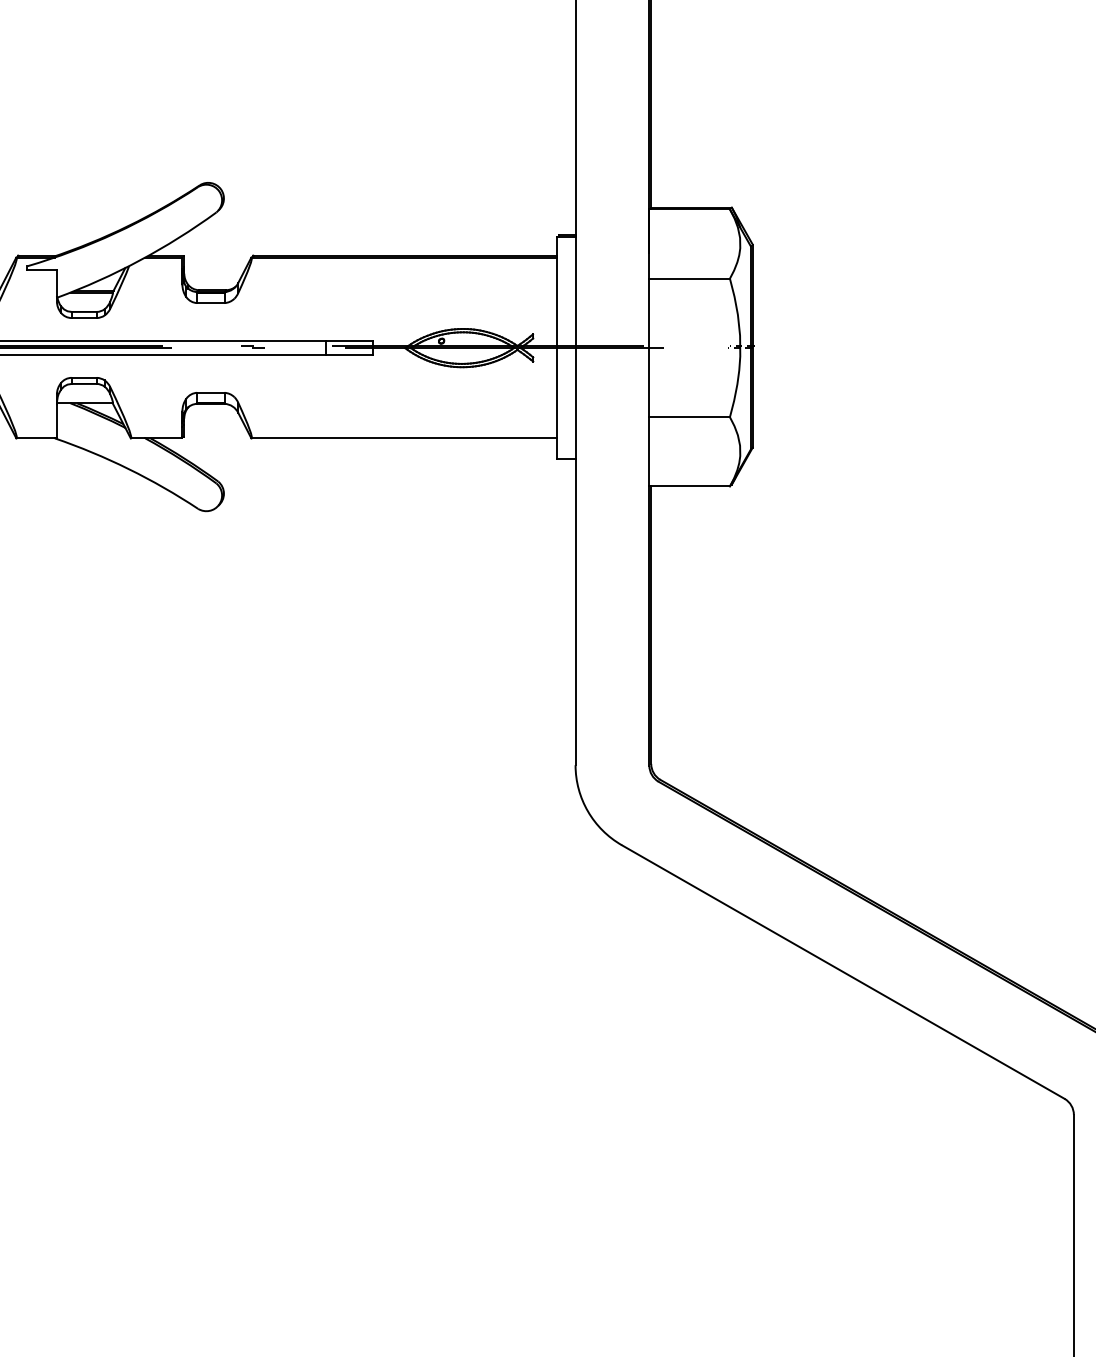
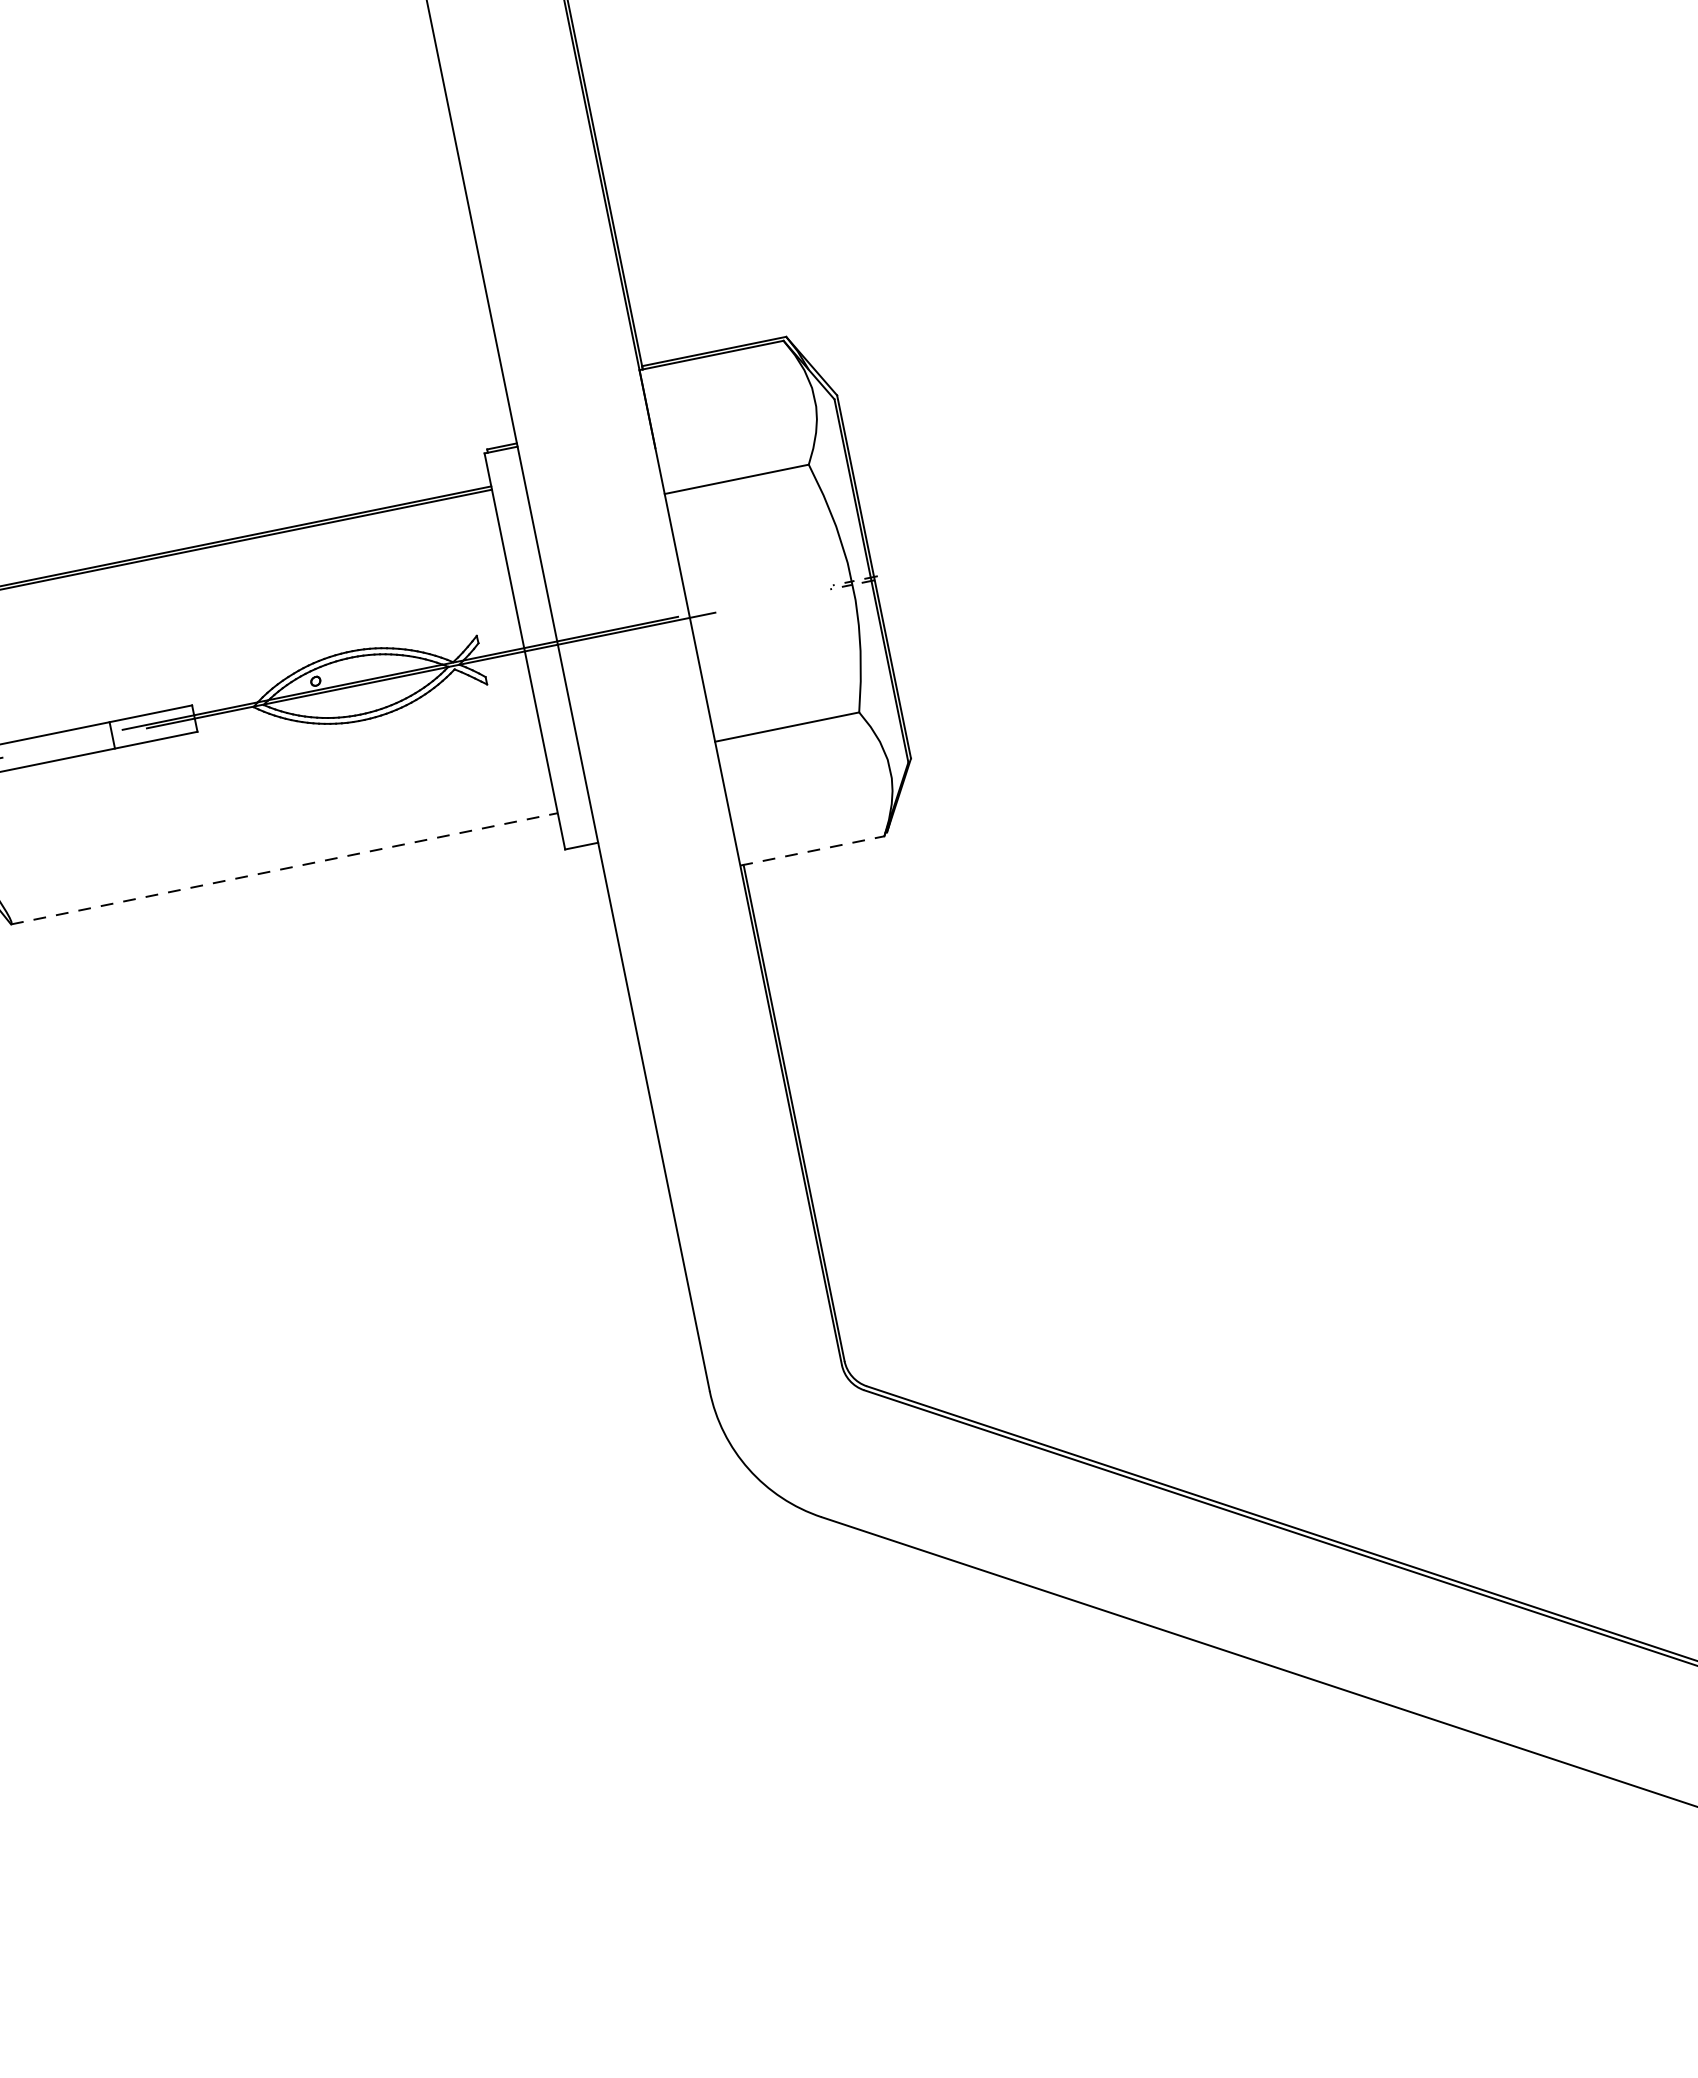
line: (404, 438) -> (284, 868), solid -> dashed
line: (690, 486) -> (813, 850), solid -> dashed

